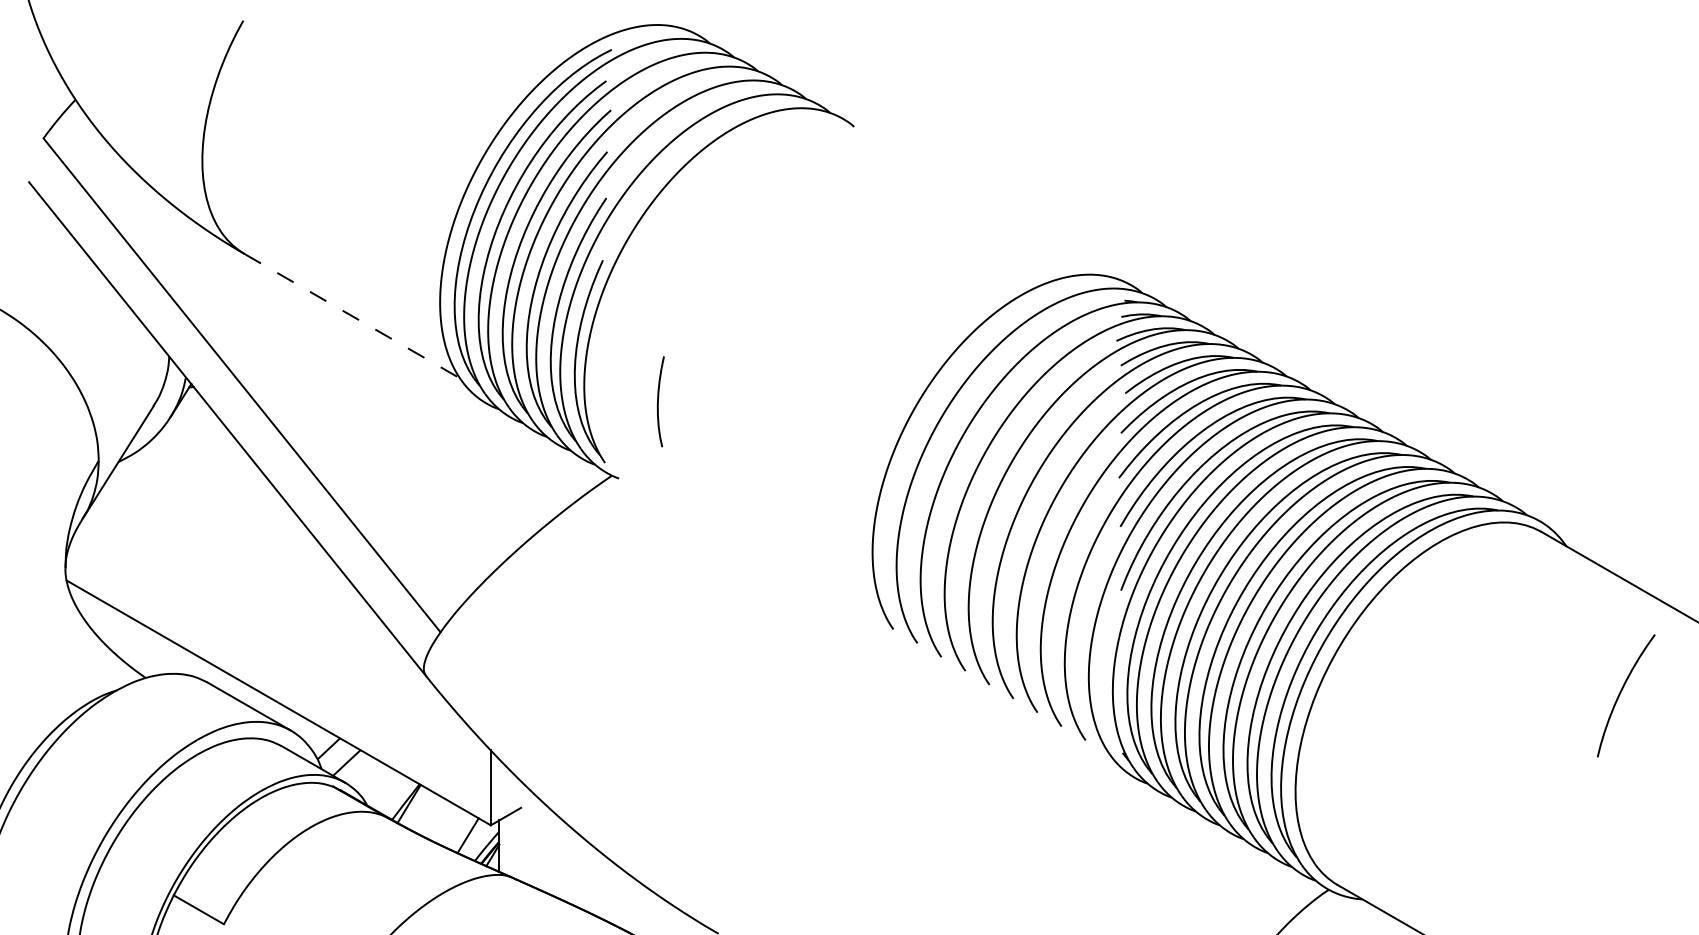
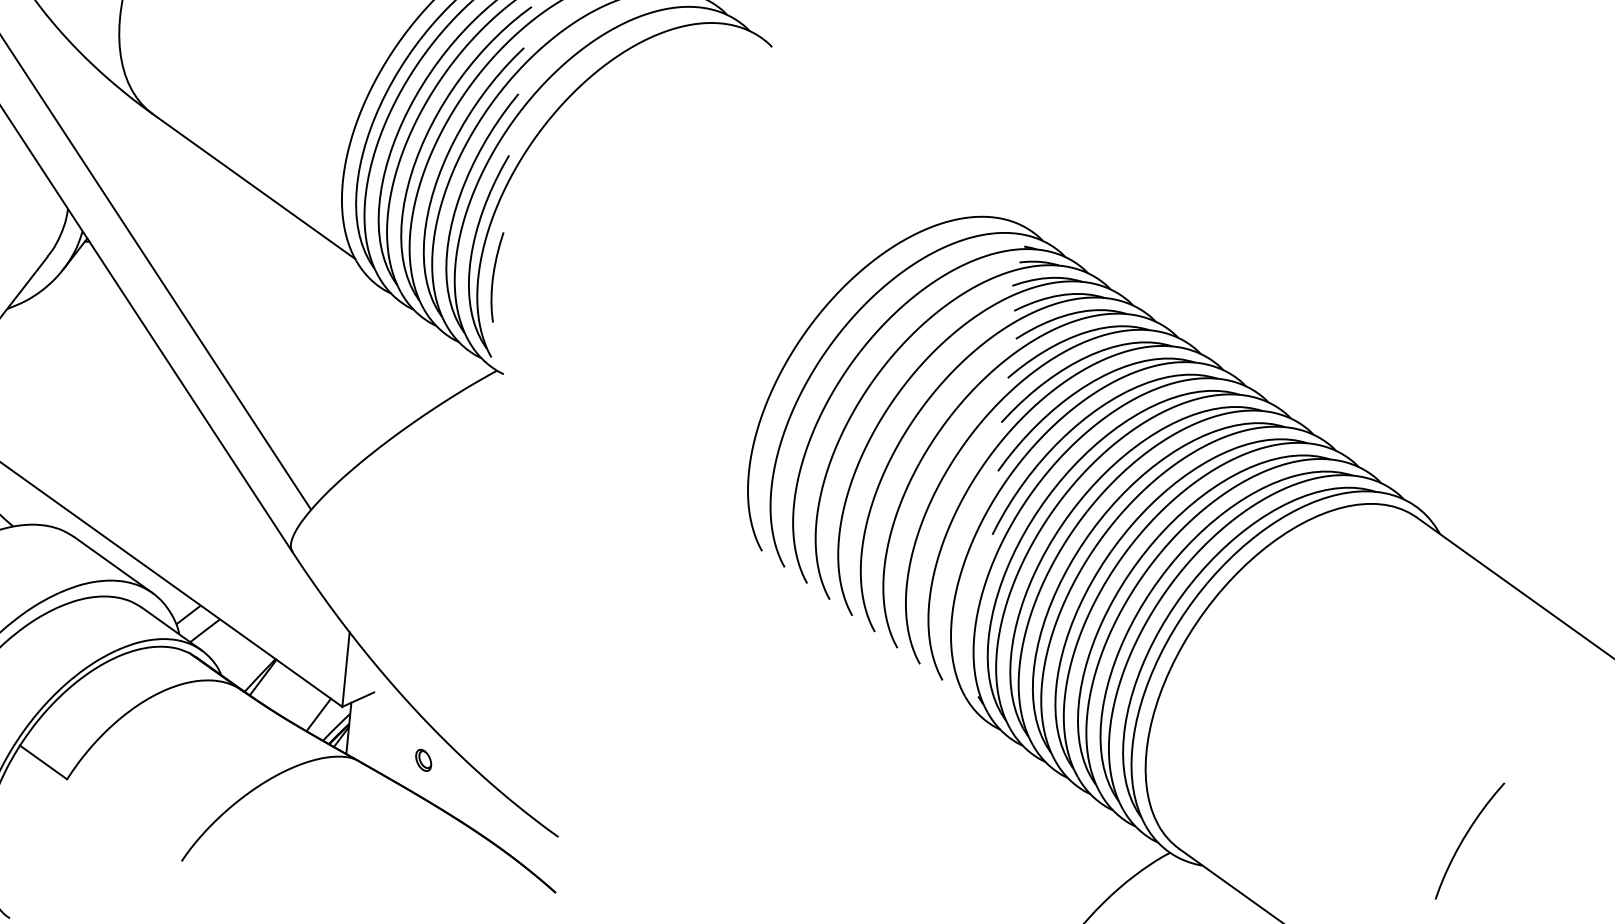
line: (352, 316) -> (254, 186), dashed -> solid
curve: (658, 401) -> (493, 276), moved
curve: (1621, 692) -> (1465, 837), moved
part: (576, 870) -> (423, 760), added

